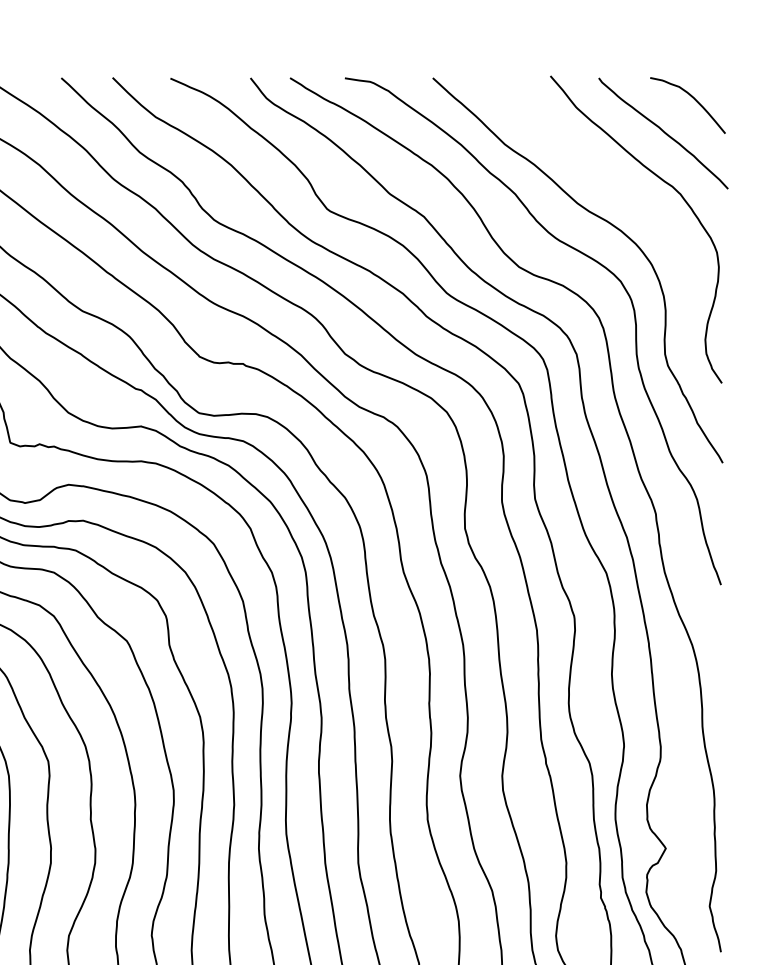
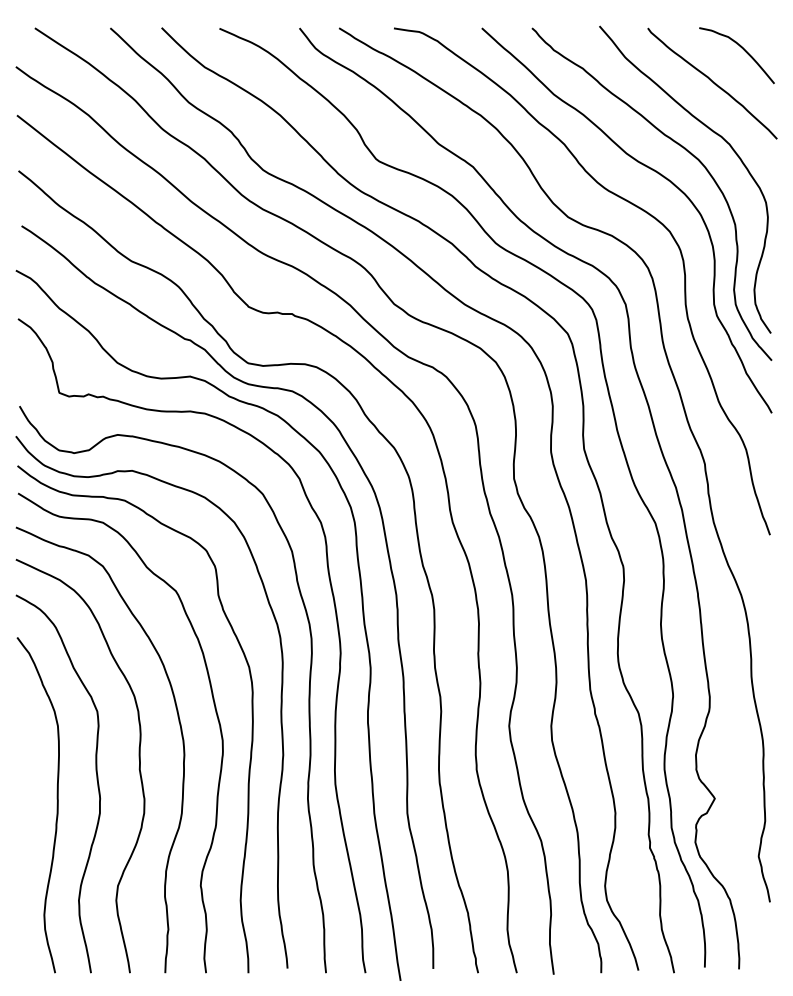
curve: (637, 201) -> (686, 151), added

